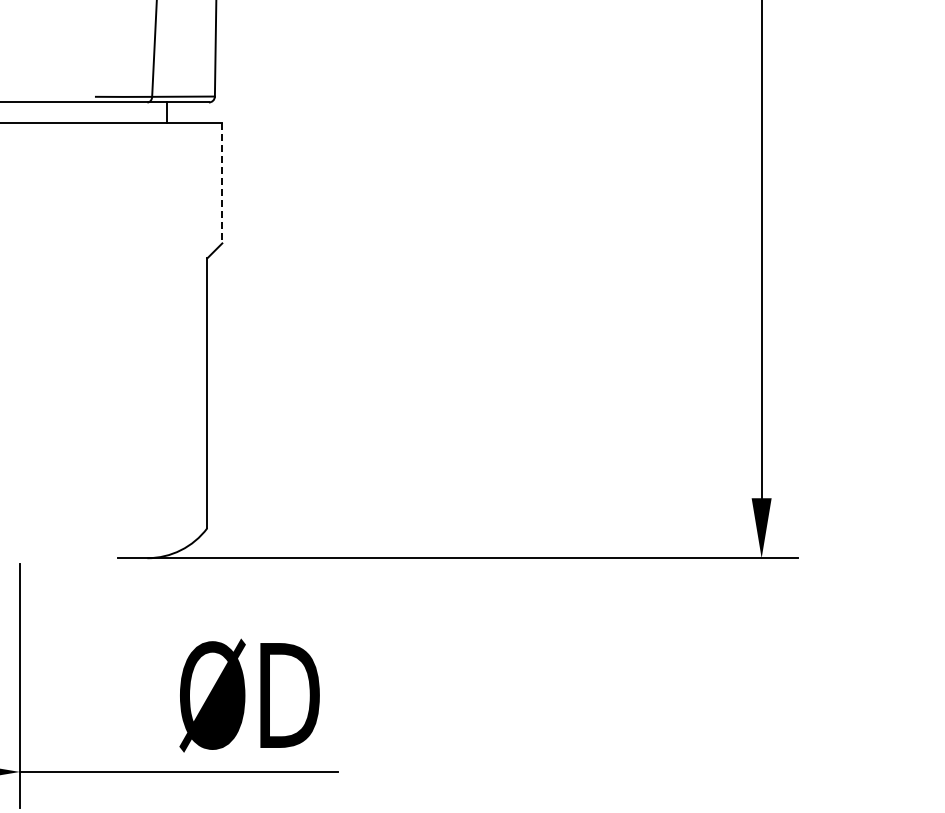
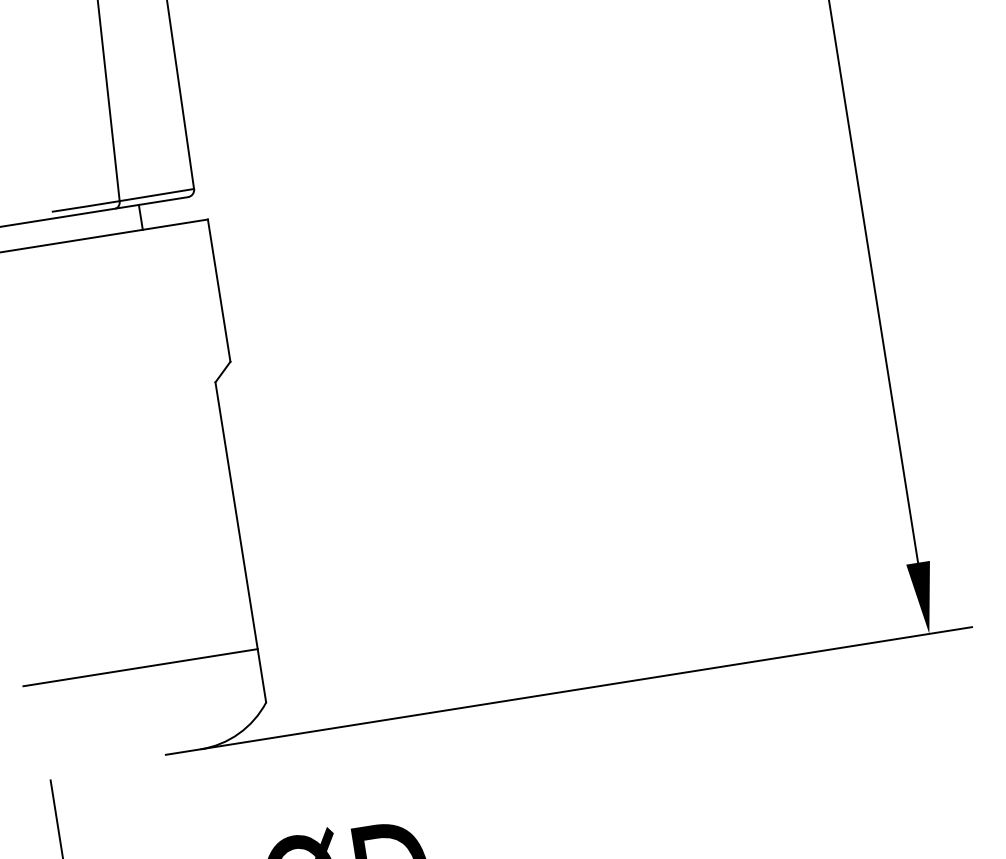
line: (222, 183) -> (219, 290), dashed -> solid
line: (108, 483) -> (140, 667), added

